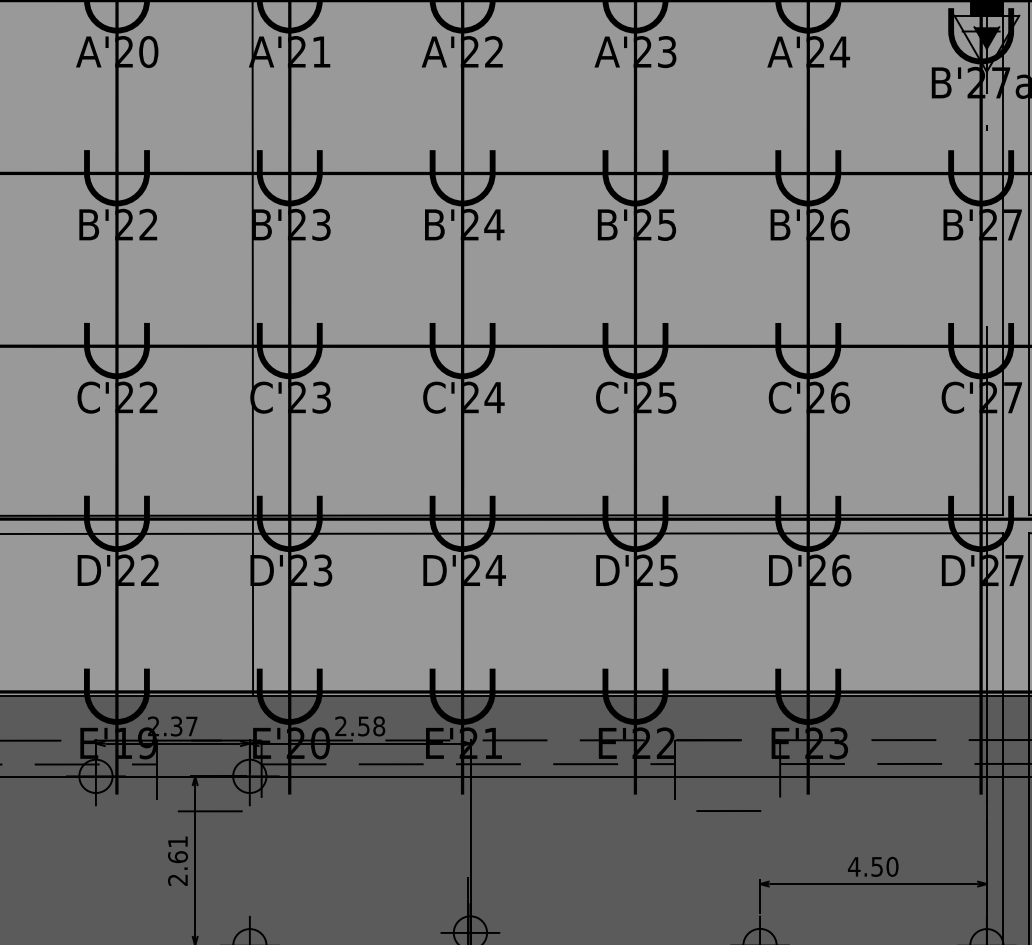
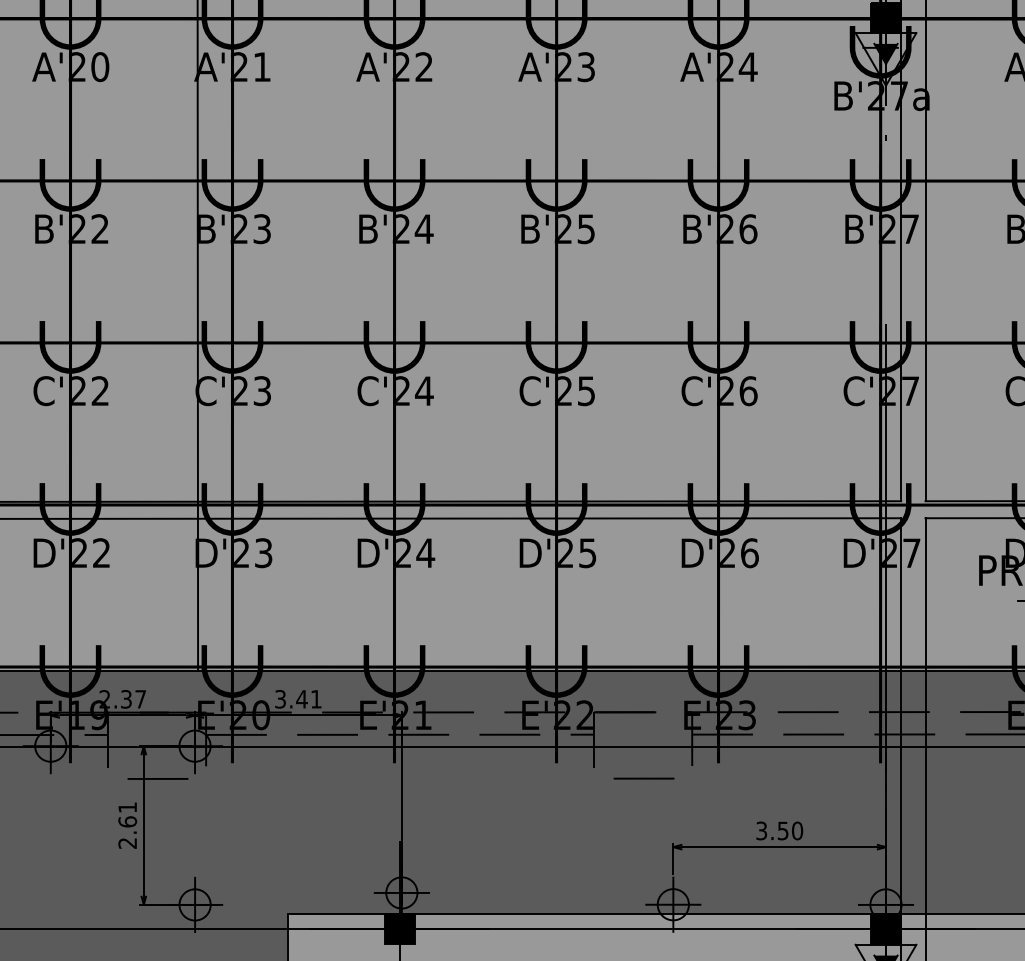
text: (360, 726) -> (298, 699), 2.58 -> 3.41
text: (854, 866) -> (761, 830), 4.50 -> 3.50

